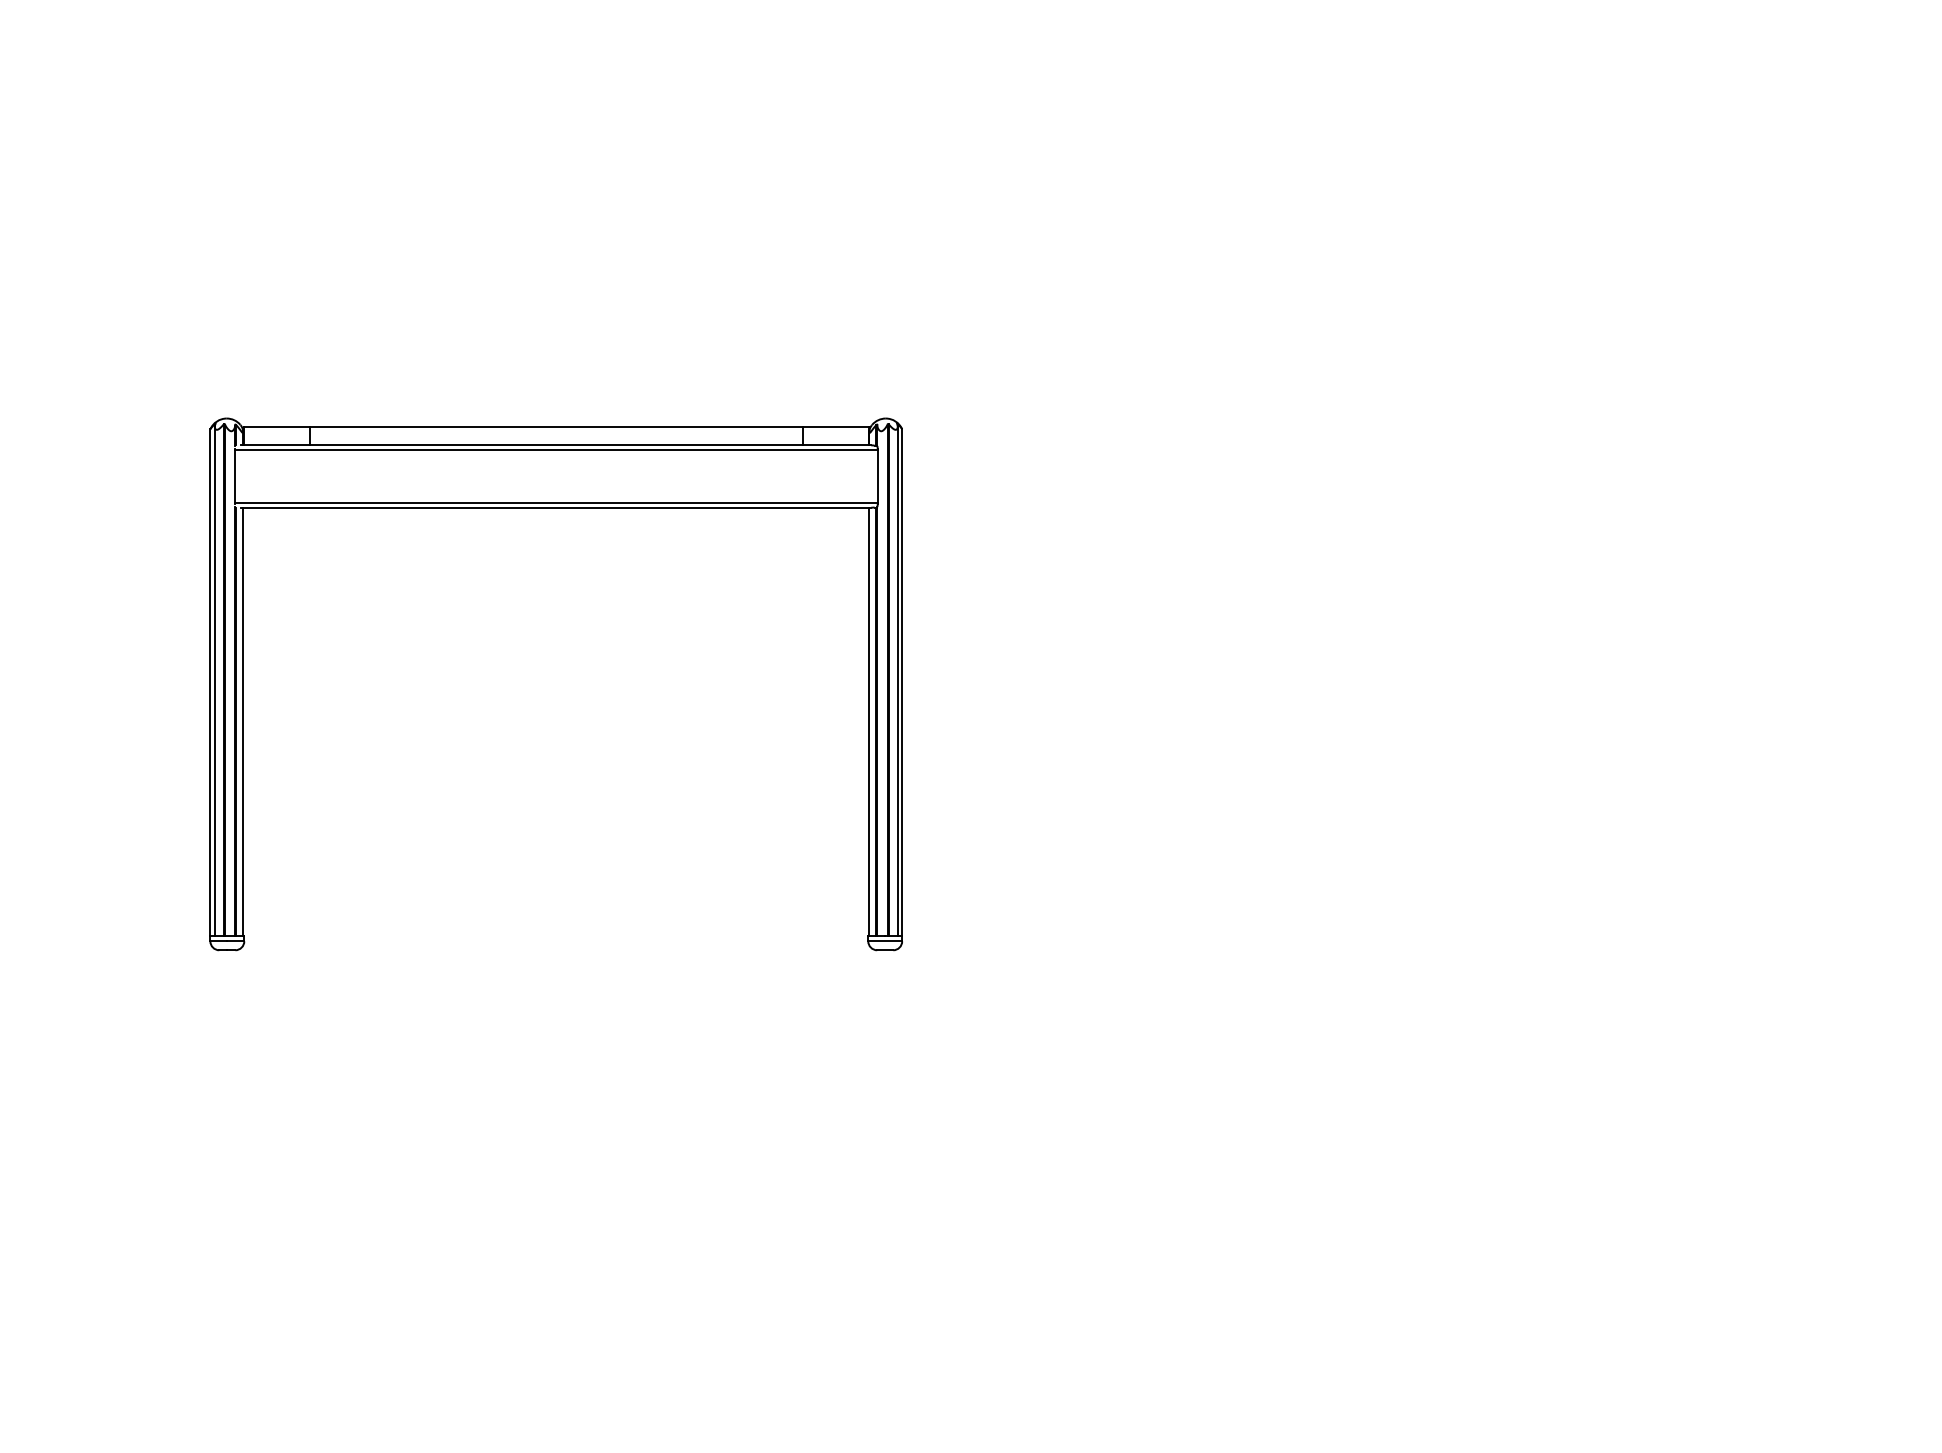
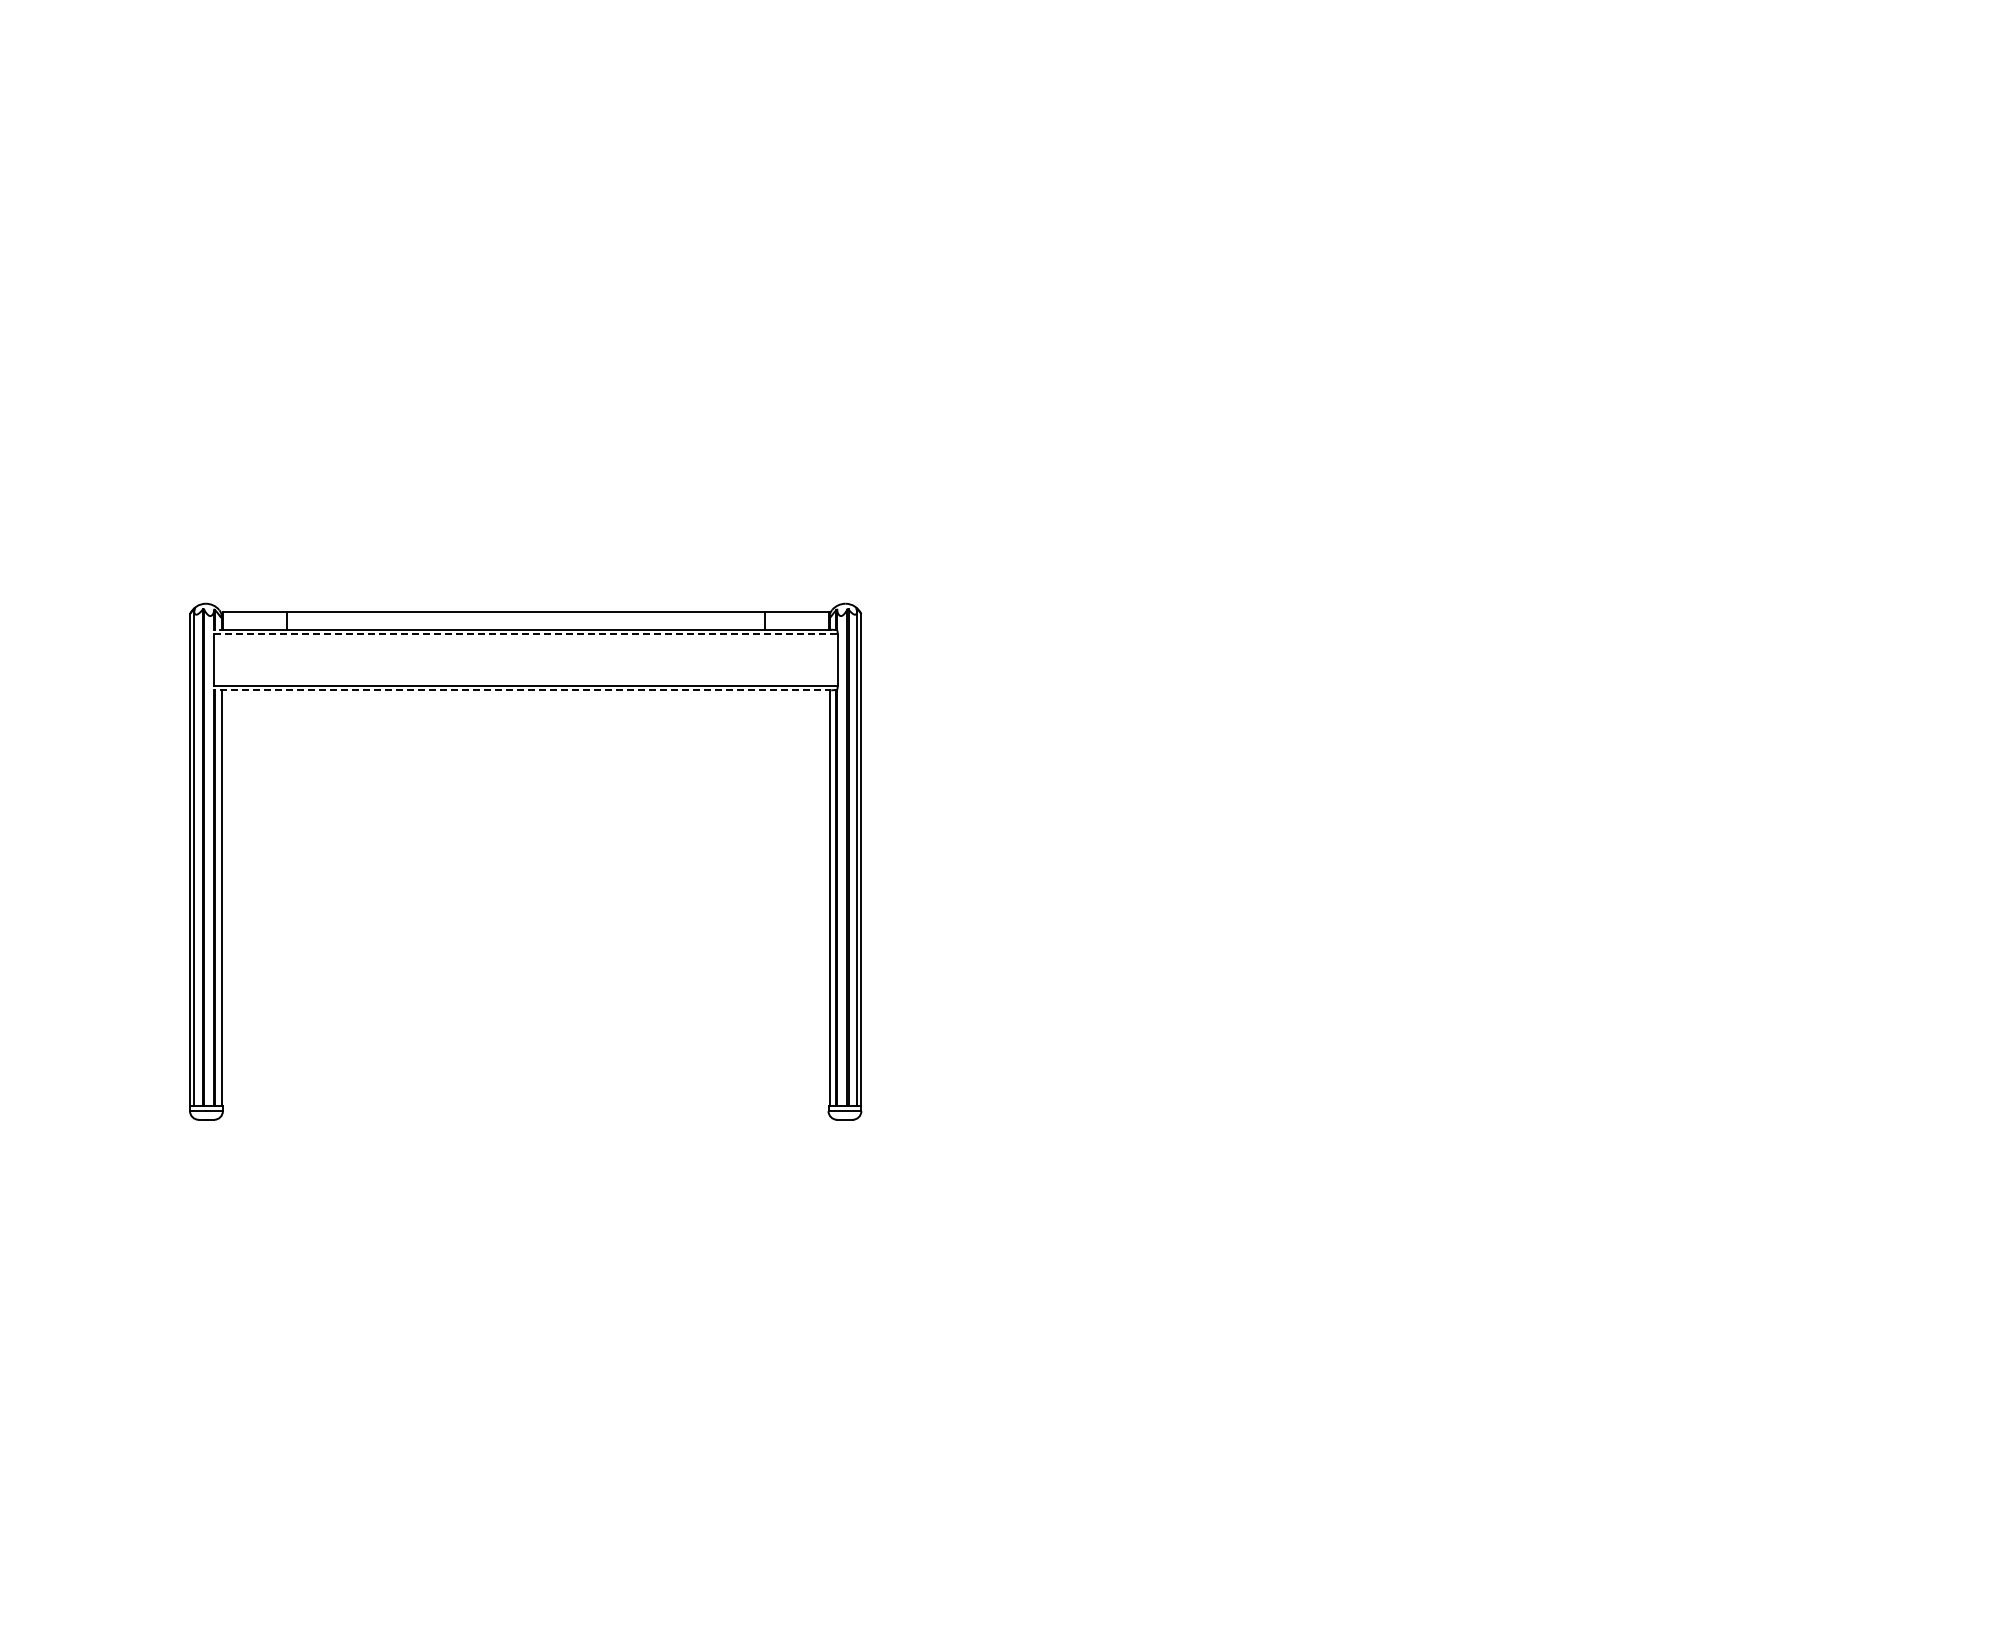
line: (557, 450) -> (526, 634), solid -> dashed
line: (556, 507) -> (525, 690), solid -> dashed

